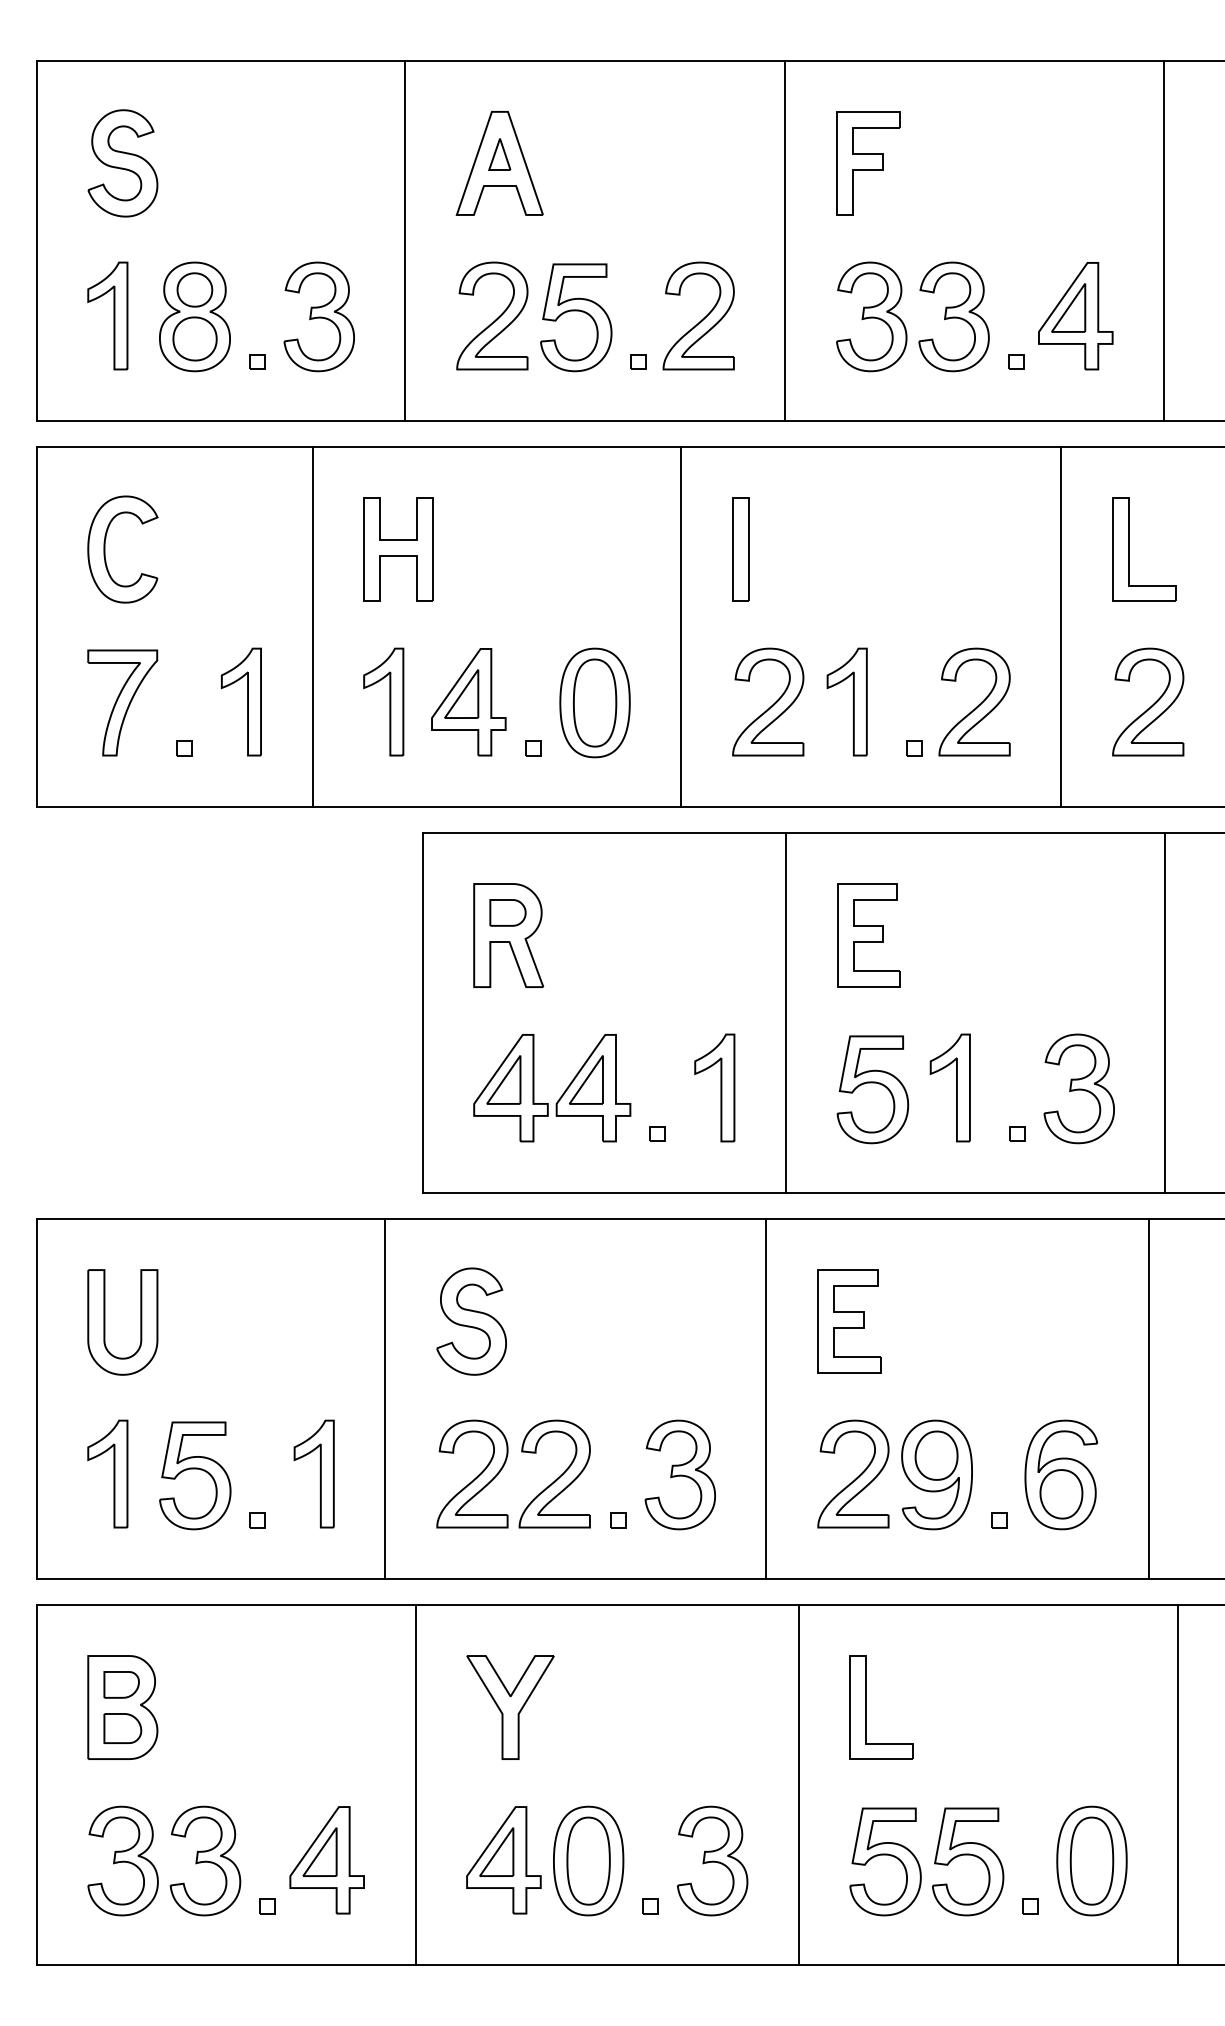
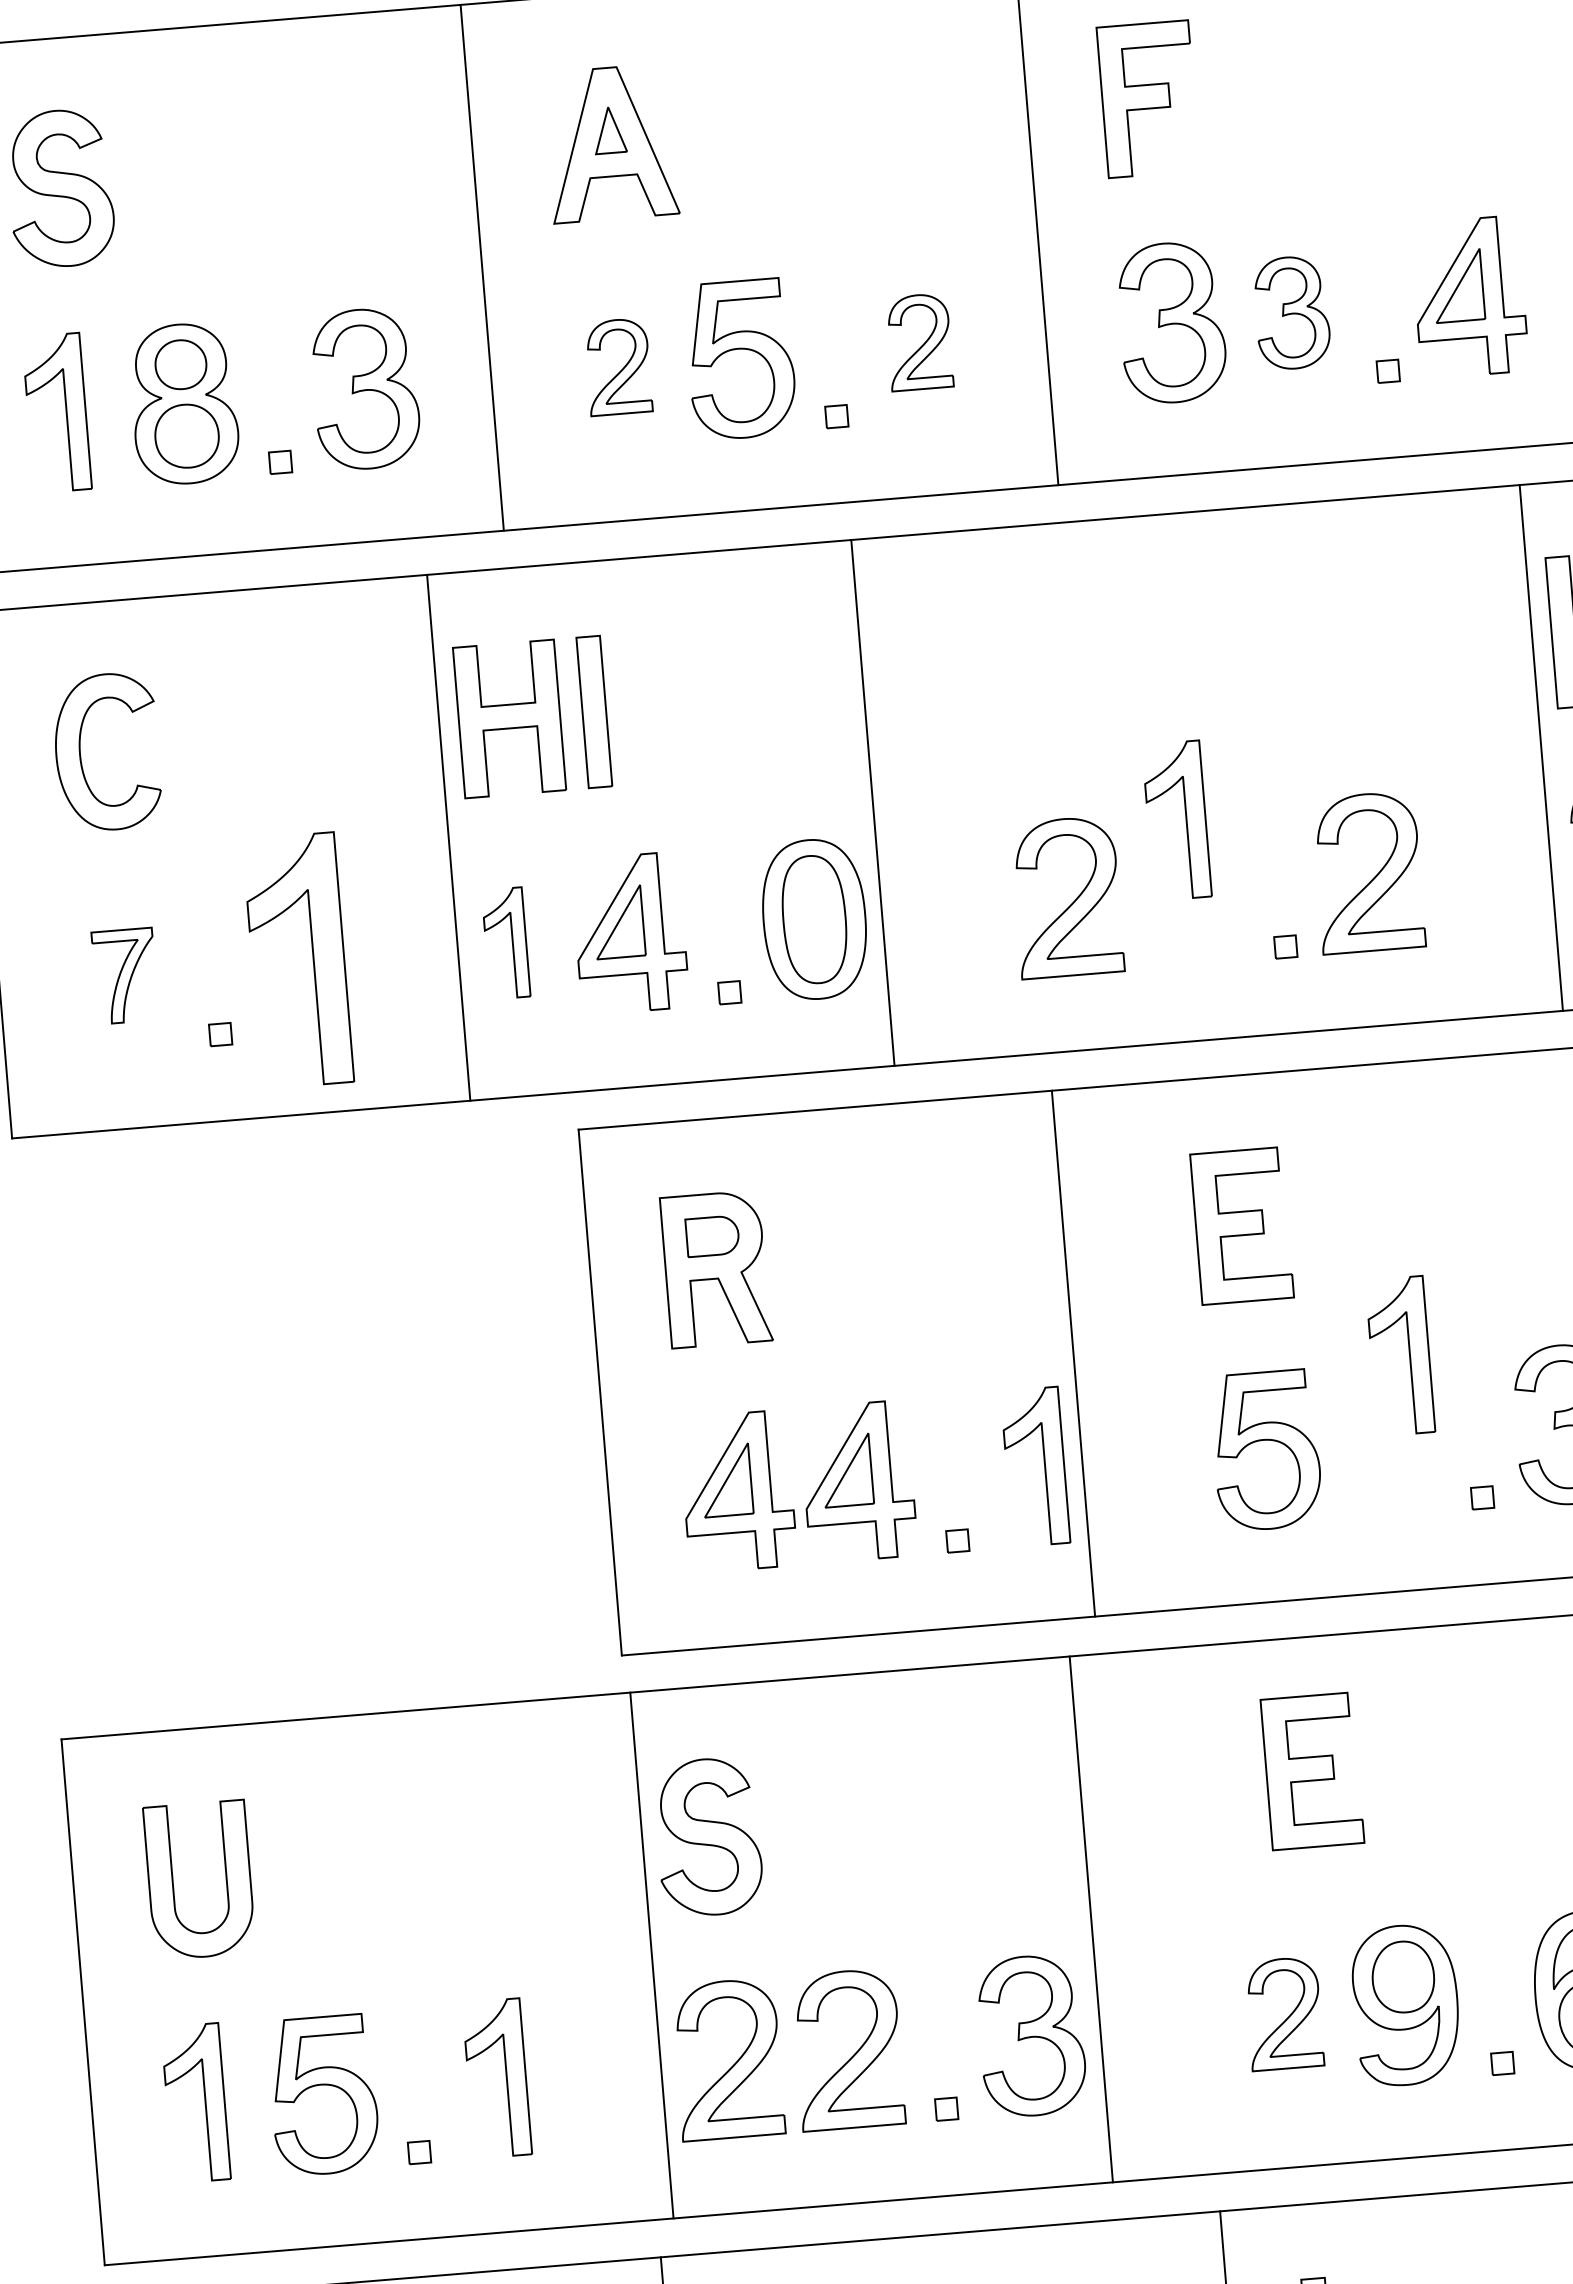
part: (492, 315) -> (618, 366), size x0.6
part: (698, 315) -> (918, 341), size x0.6
part: (953, 316) -> (1291, 312), size x0.7
part: (740, 549) -> (593, 712), moved
line: (312, 626) -> (448, 837), moved
line: (681, 626) -> (873, 802), moved
line: (1061, 626) -> (1541, 747), moved
part: (241, 701) -> (298, 959), size x1.6
part: (383, 701) -> (505, 942), size x0.7
part: (853, 701) -> (1186, 819), moved
part: (122, 702) -> (124, 975), size x0.6
line: (786, 1012) -> (1074, 1352), moved
part: (956, 1087) -> (1409, 1354), moved
part: (849, 1321) -> (1312, 1771), moved
line: (385, 1398) -> (651, 1954), moved
line: (766, 1398) -> (1091, 1918), moved
part: (853, 1473) -> (1284, 2012), size x0.7

